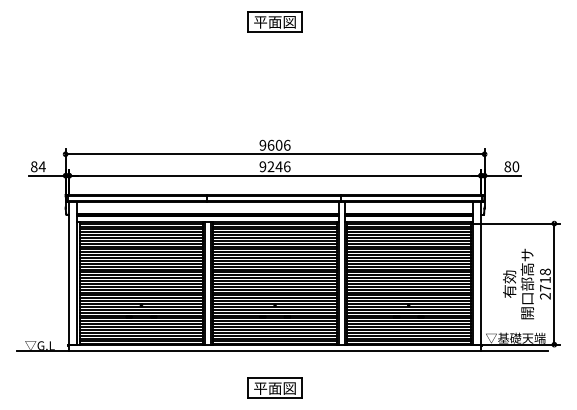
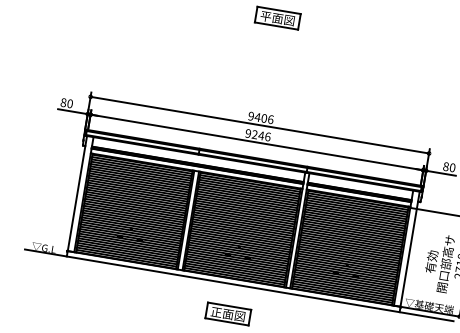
text: (270, 144) -> (257, 116), 9606 -> 9406
text: (41, 166) -> (69, 103), 84 -> 80
text: (260, 388) -> (216, 312), 平面図 -> 正面図

